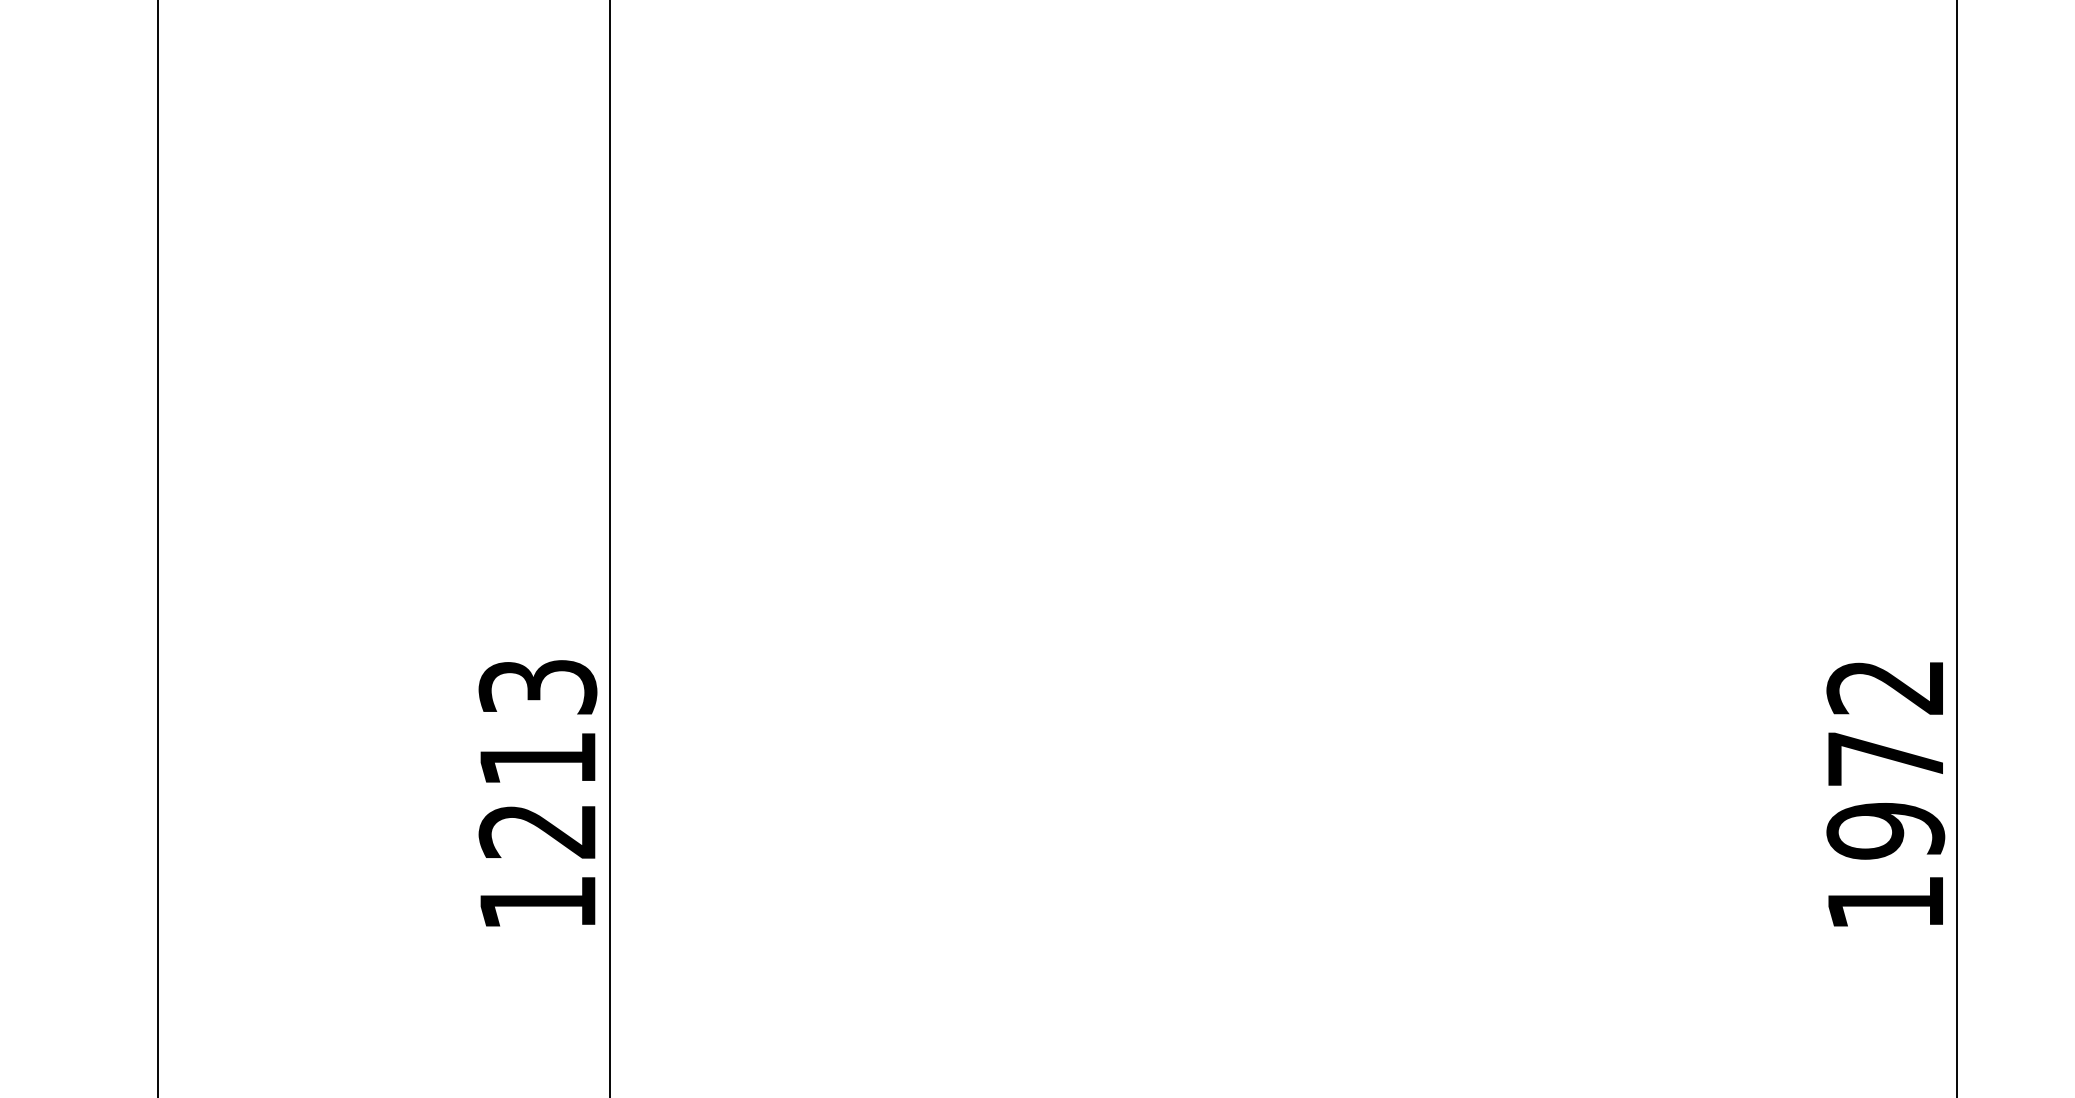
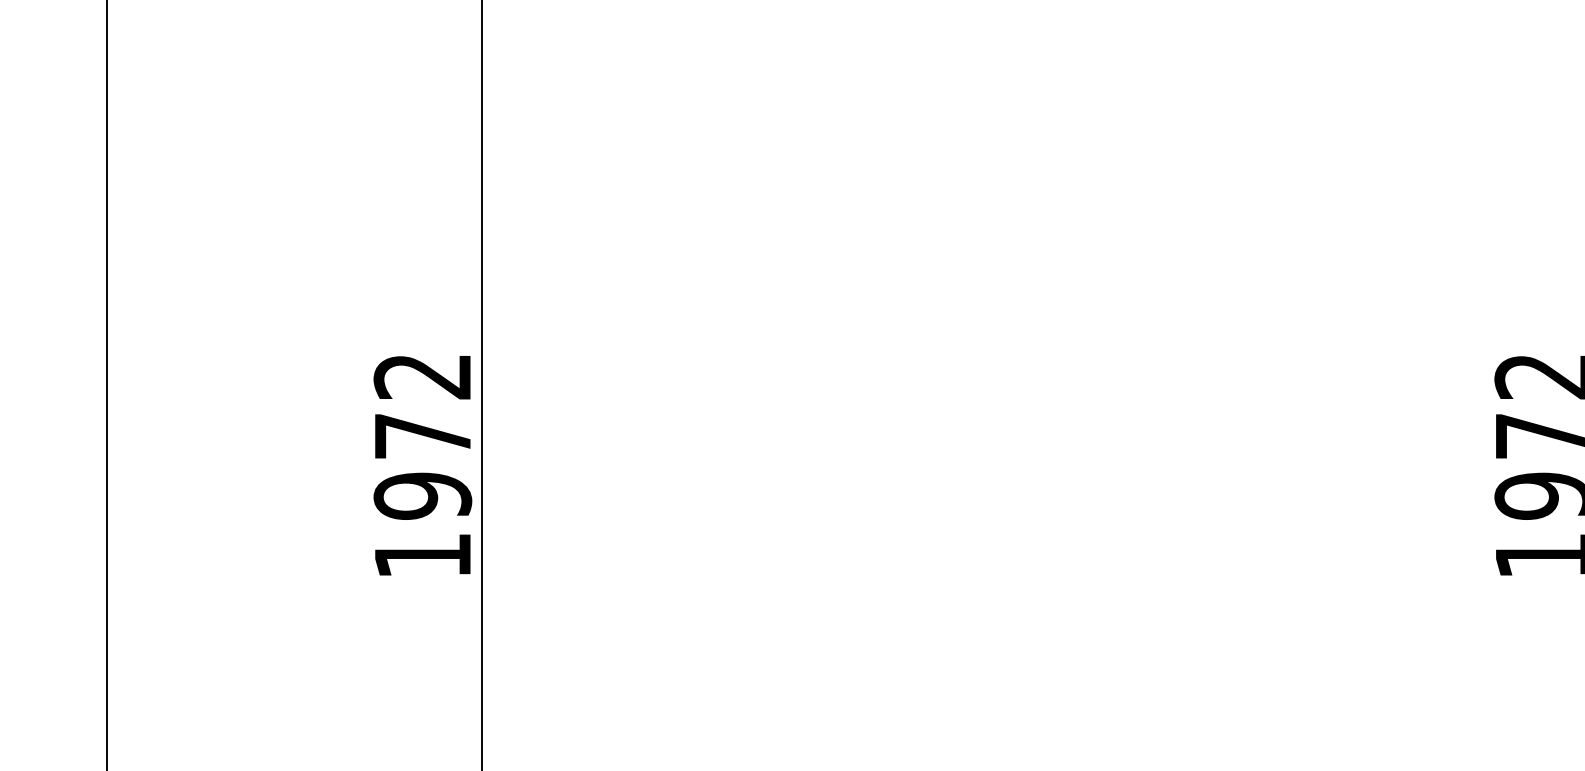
text: (537, 759) -> (422, 436), 1213 -> 1972

